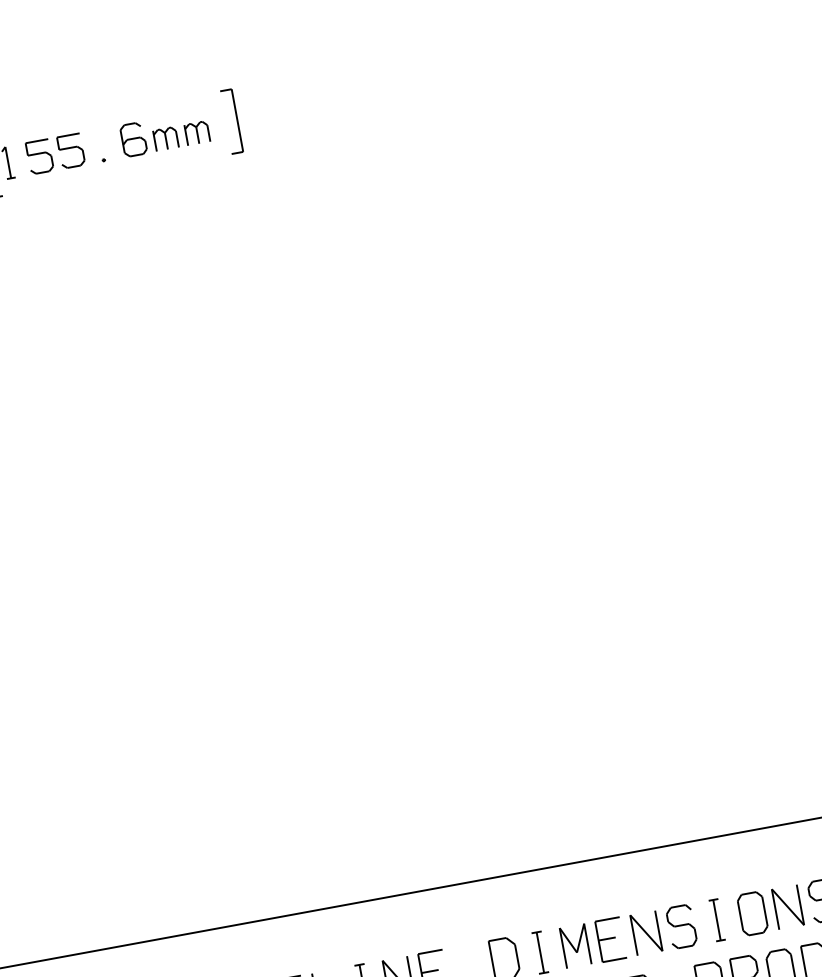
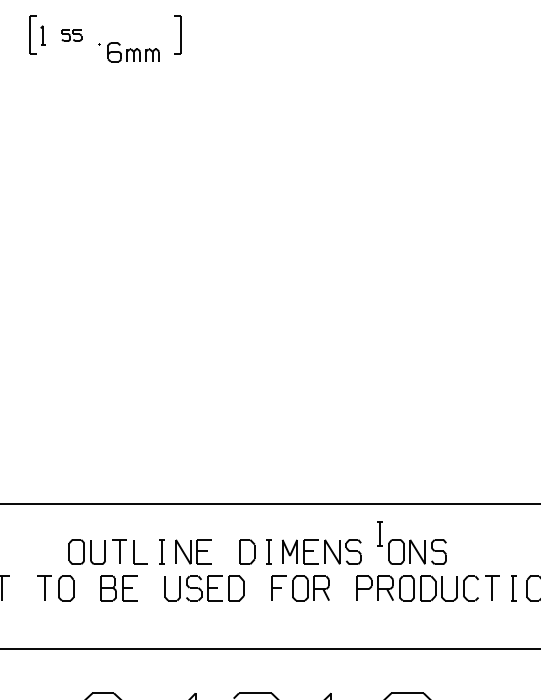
part: (164, 134) -> (133, 52), moved
part: (55, 154) -> (71, 35), size x0.6
part: (716, 919) -> (379, 533), moved

